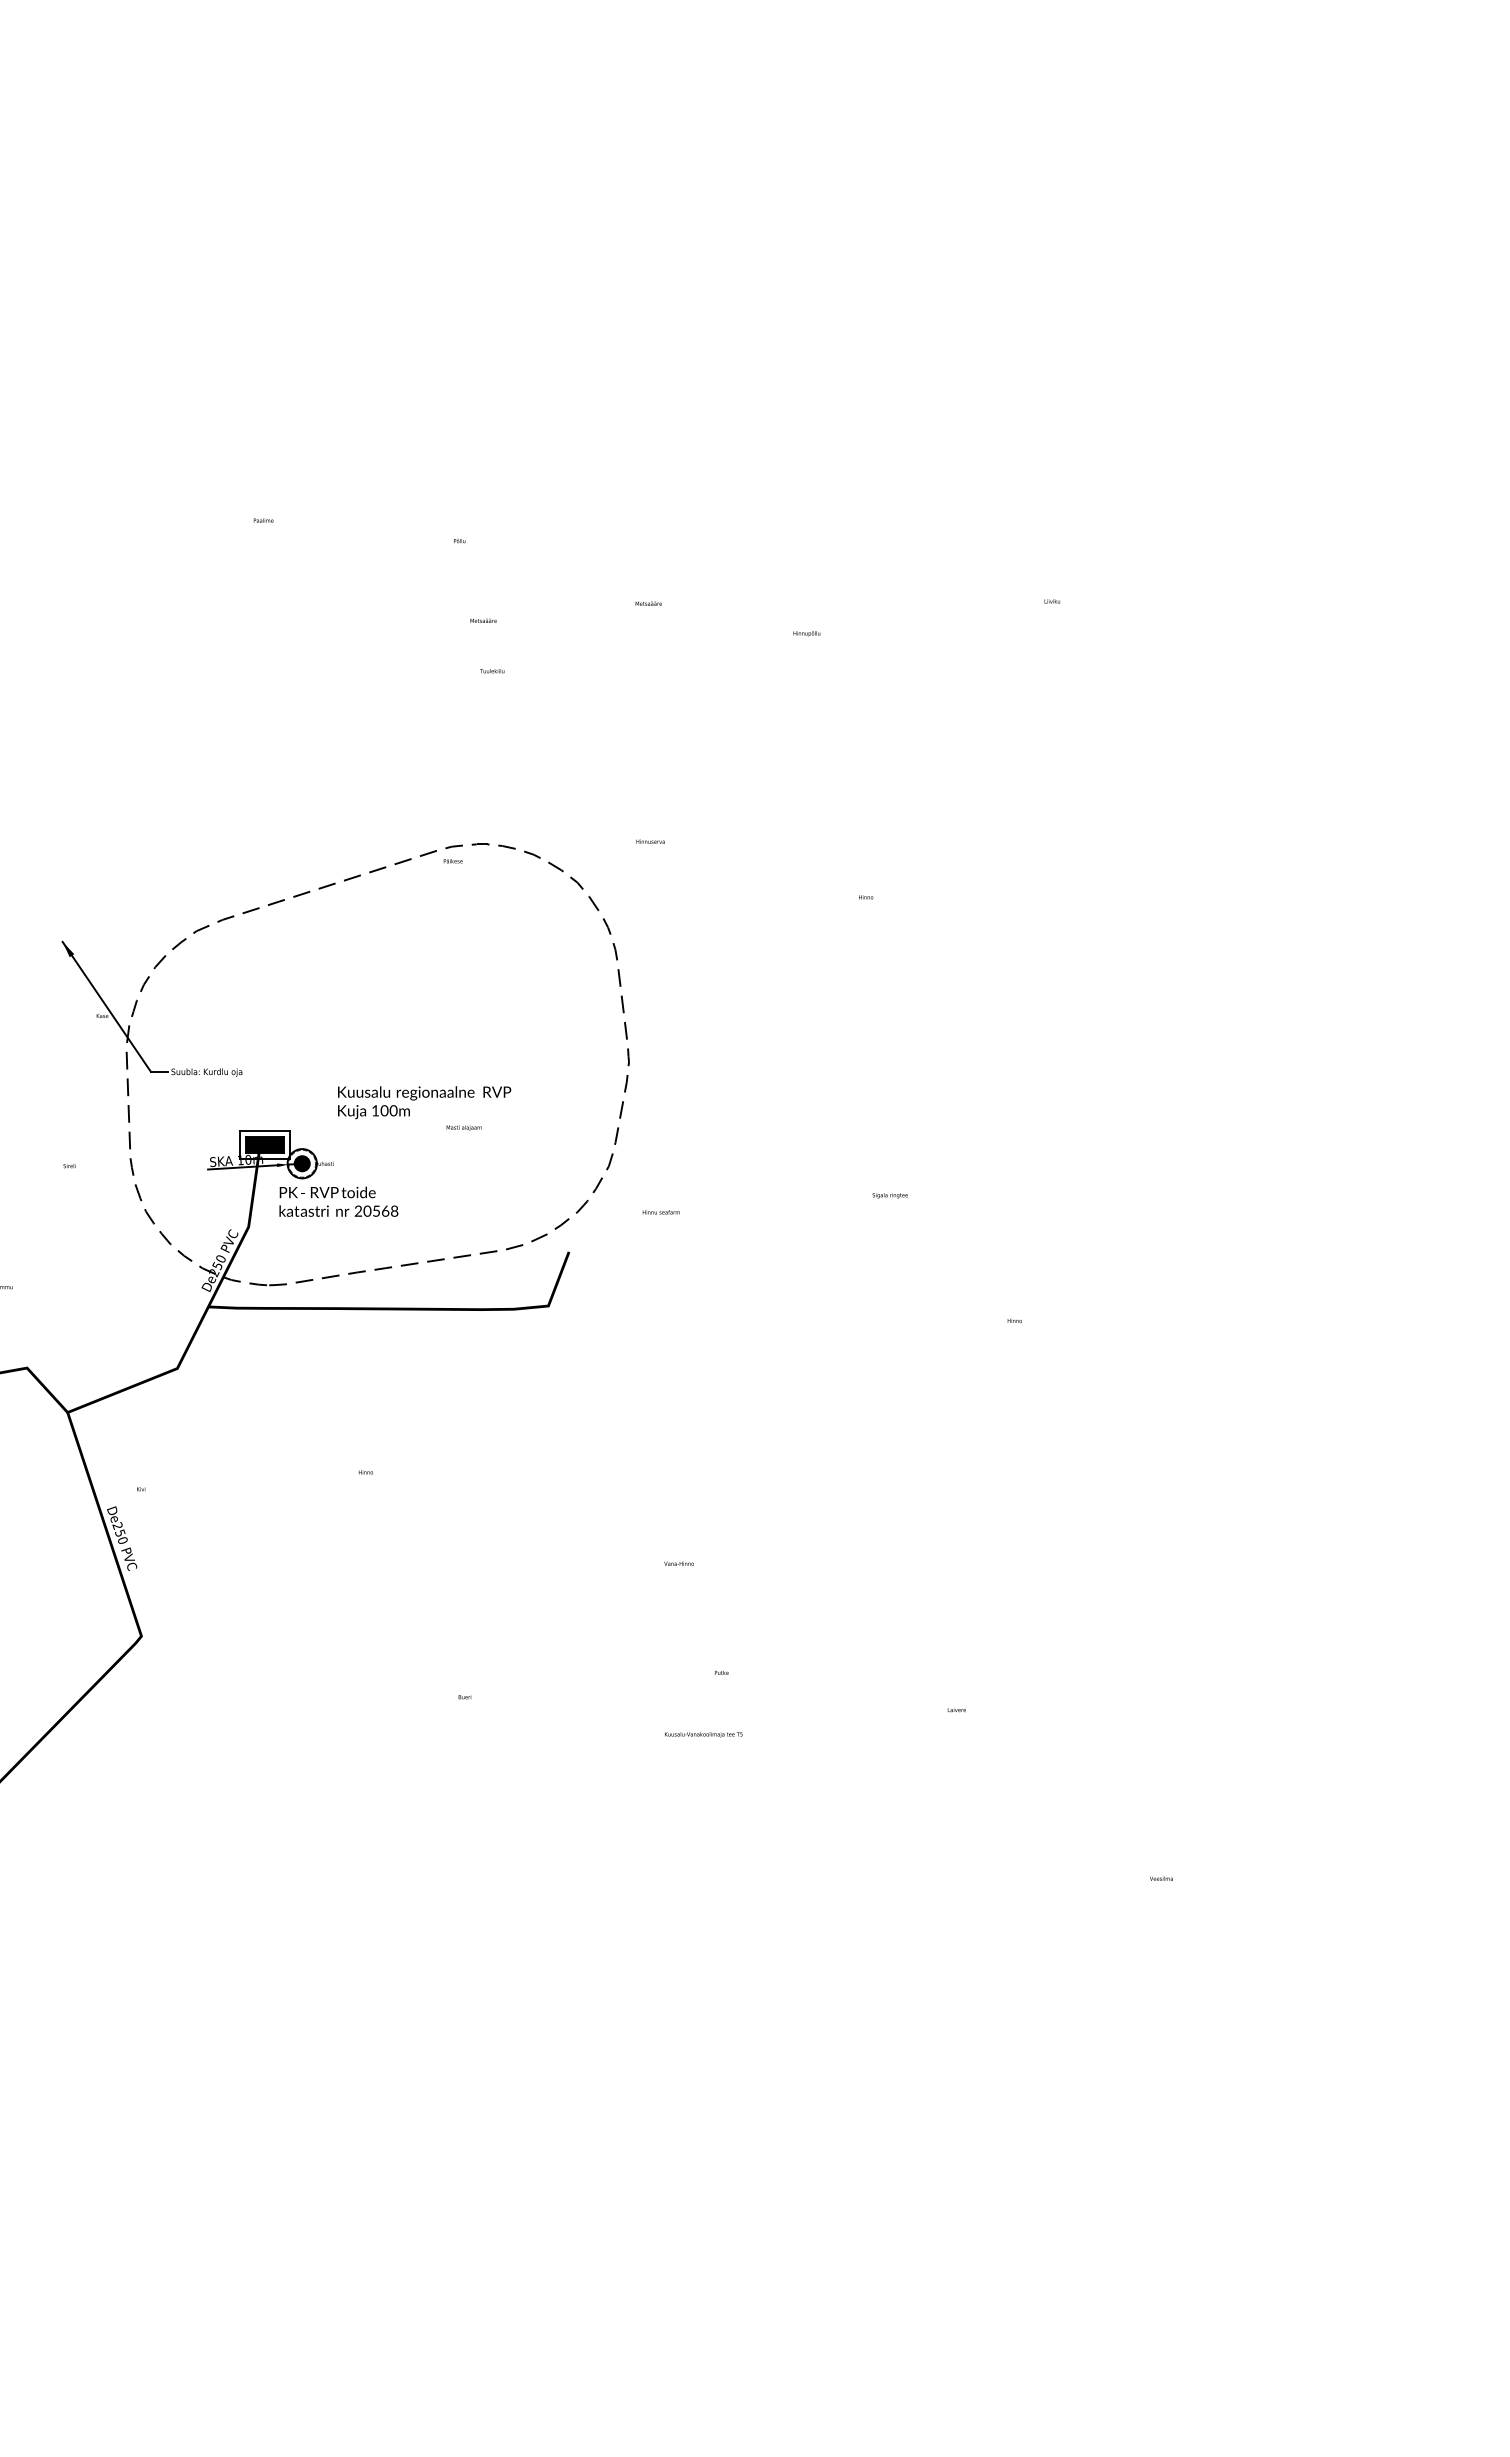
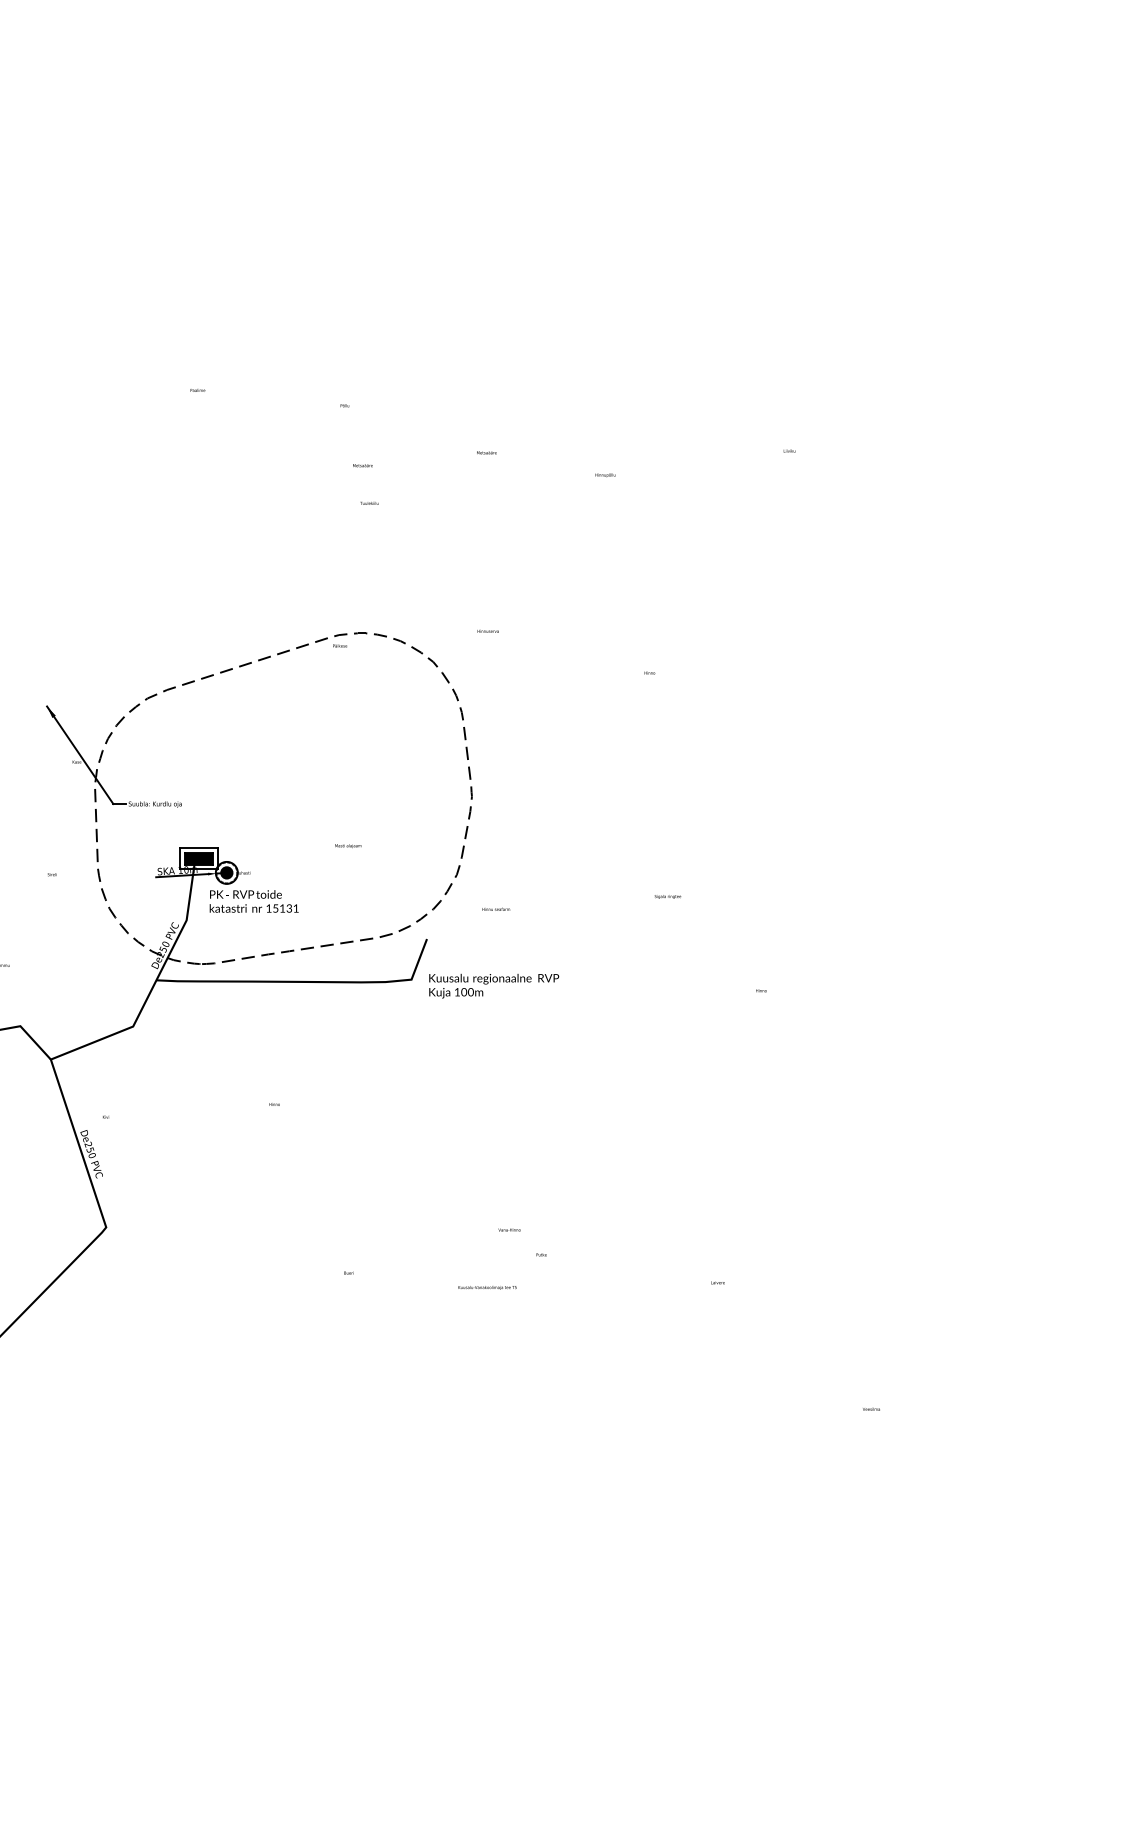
text: (424, 1102) -> (494, 986), moved
text: (376, 1210) -> (282, 907), 20568 -> 15131
text: (678, 1563) -> (509, 1229), moved
text: (703, 1734) -> (487, 1287), moved

